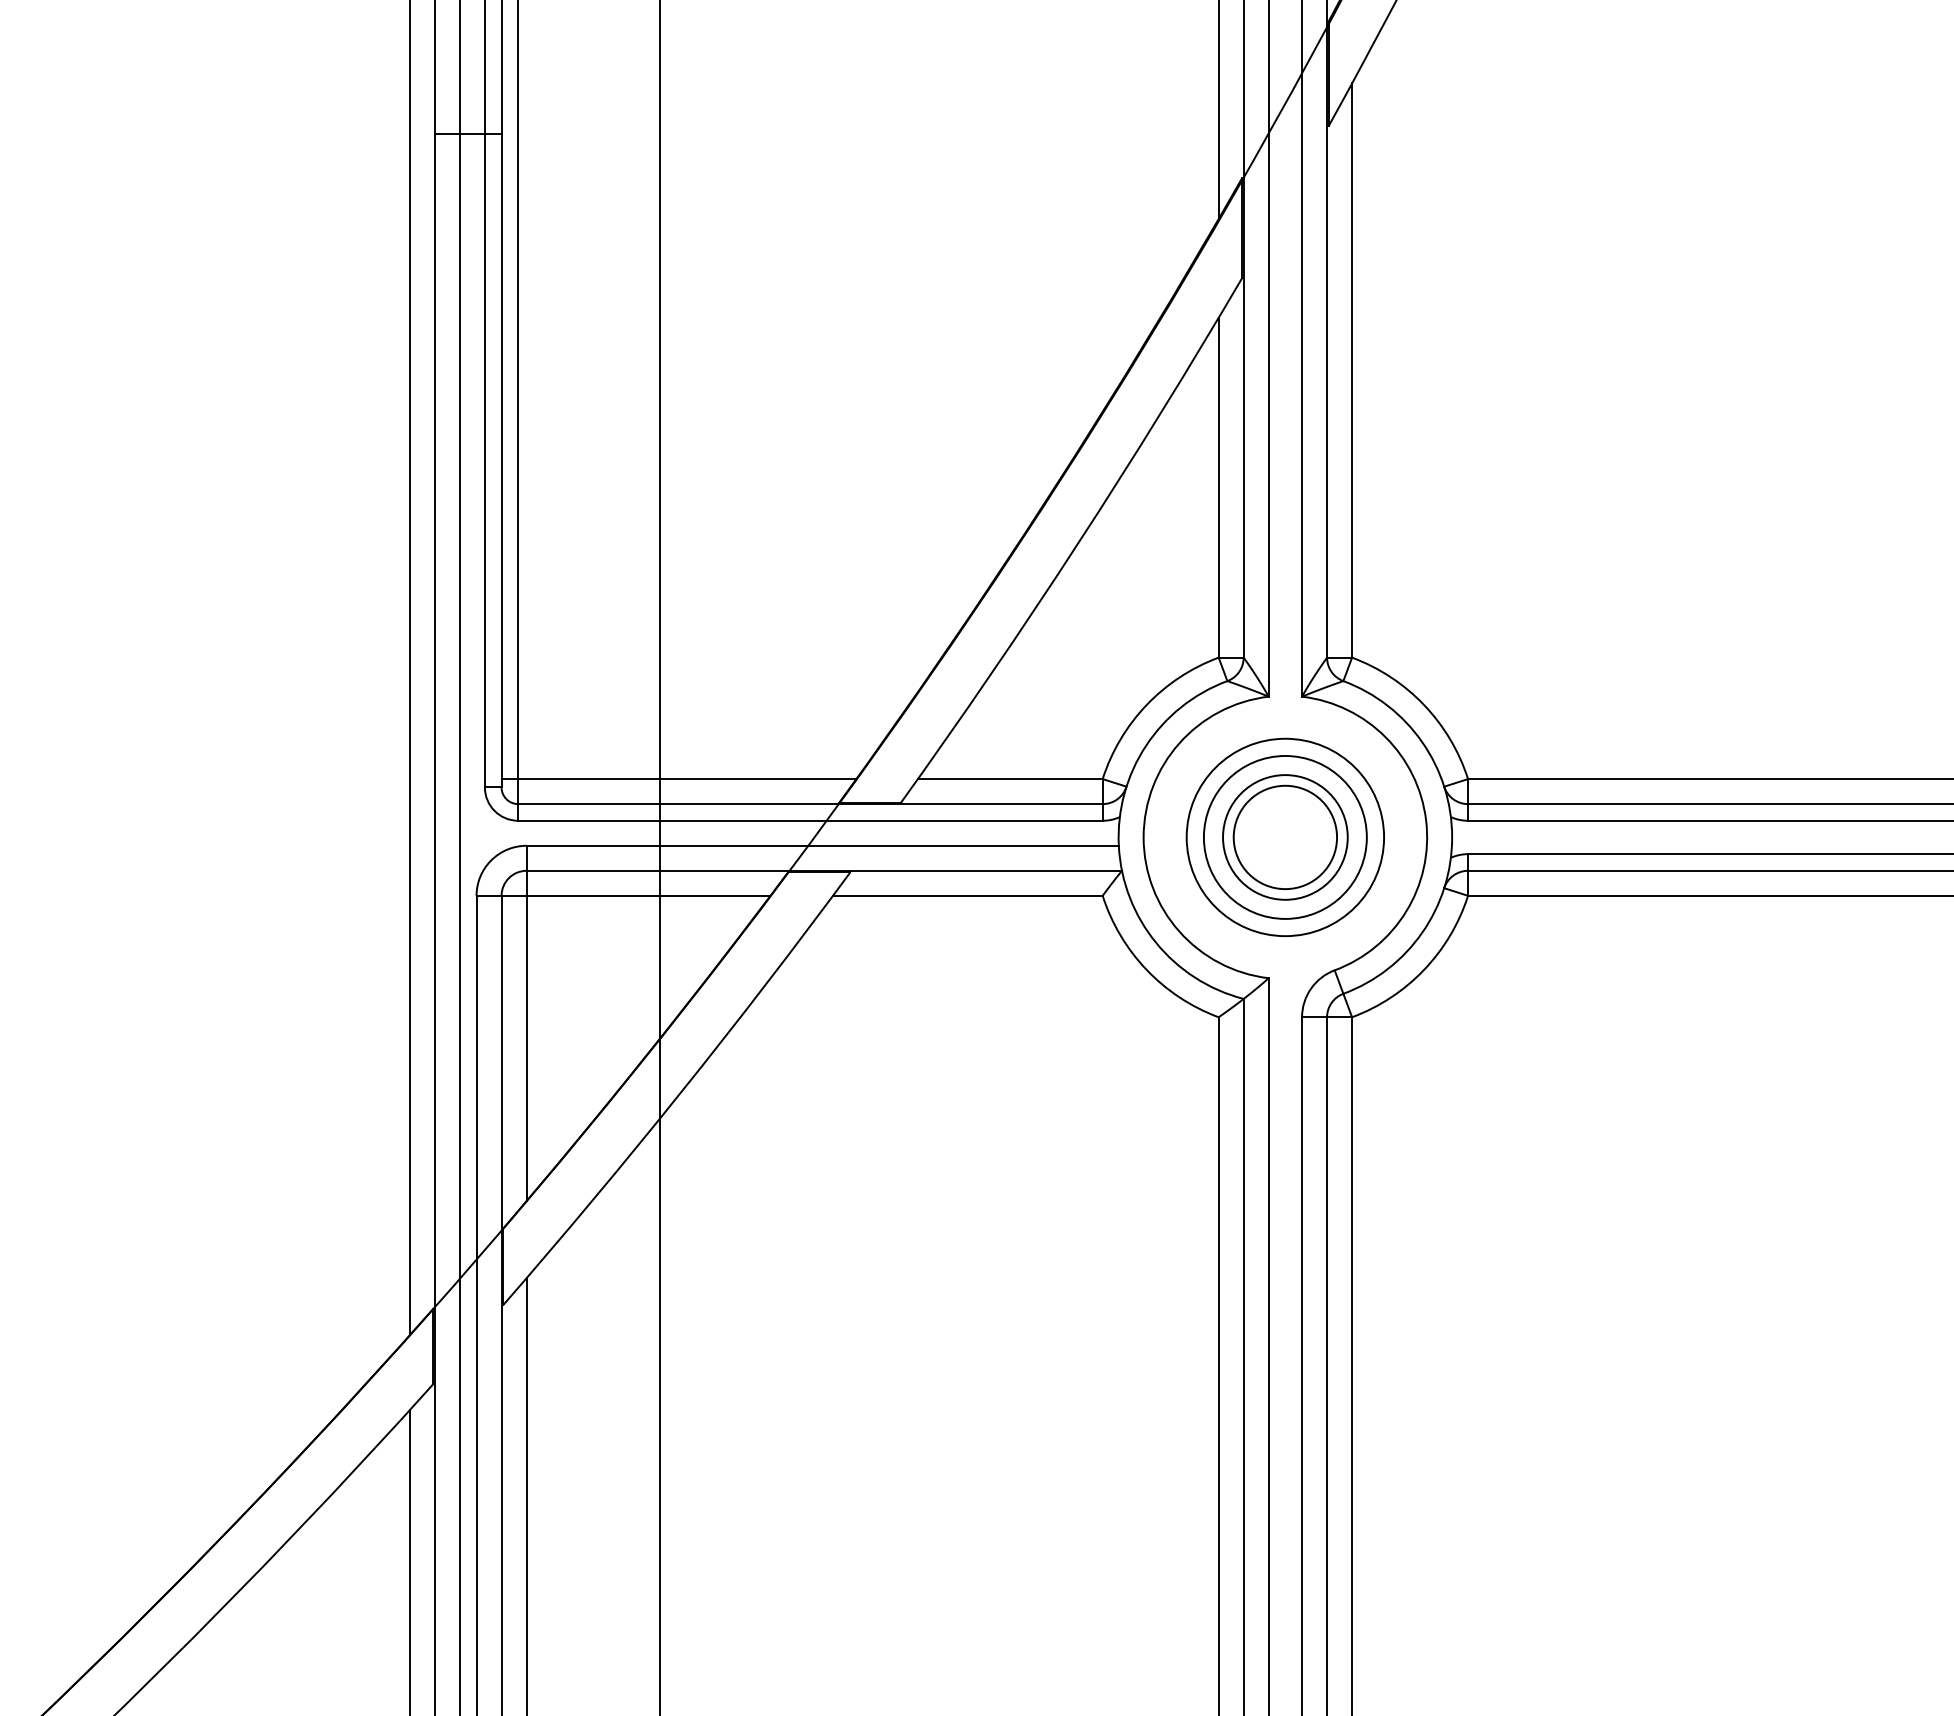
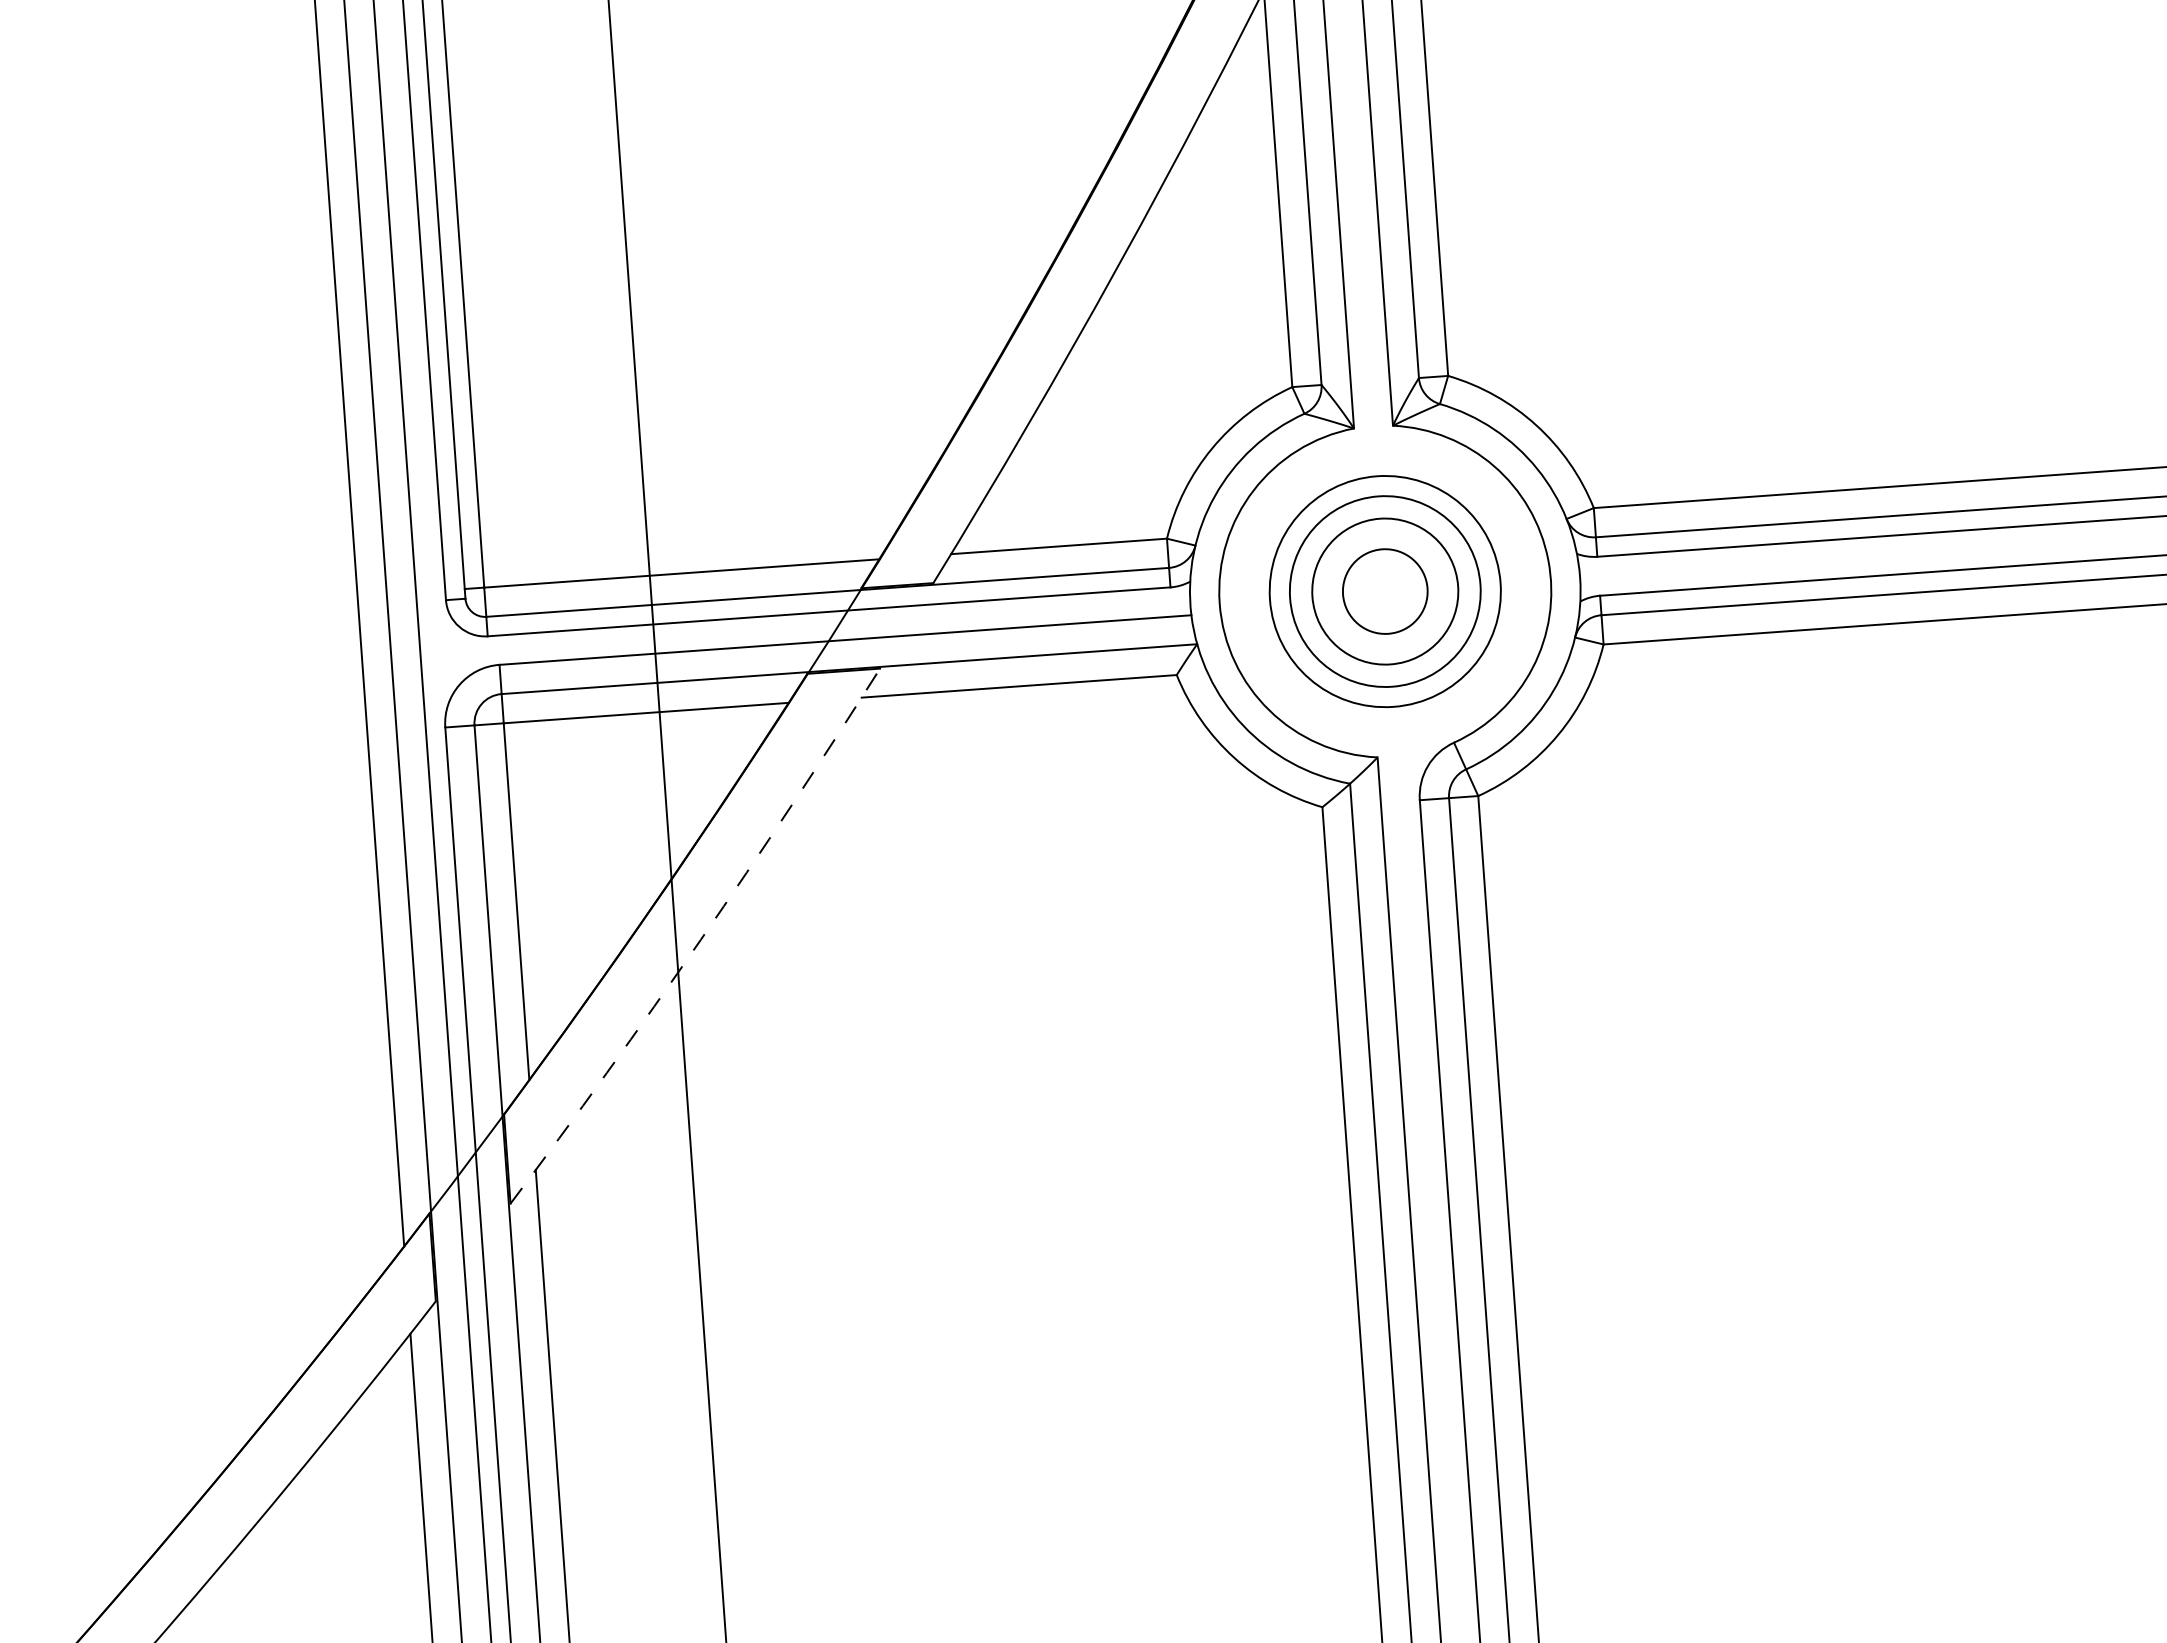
circle: (1285, 837) -> (1385, 591), size x0.7
arc: (681, 1092) -> (701, 940), solid -> dashed

